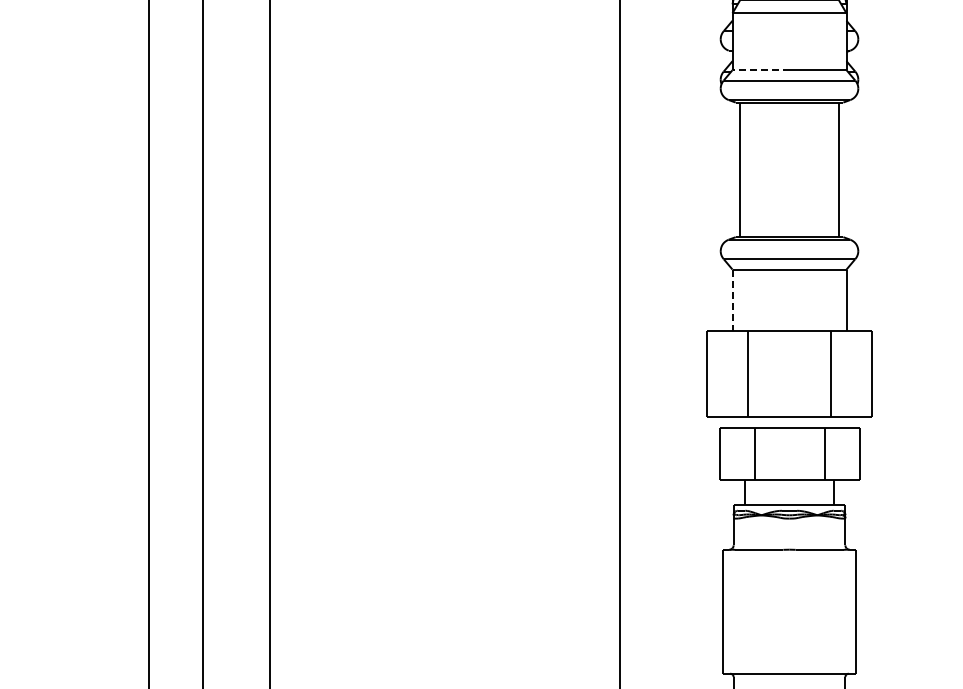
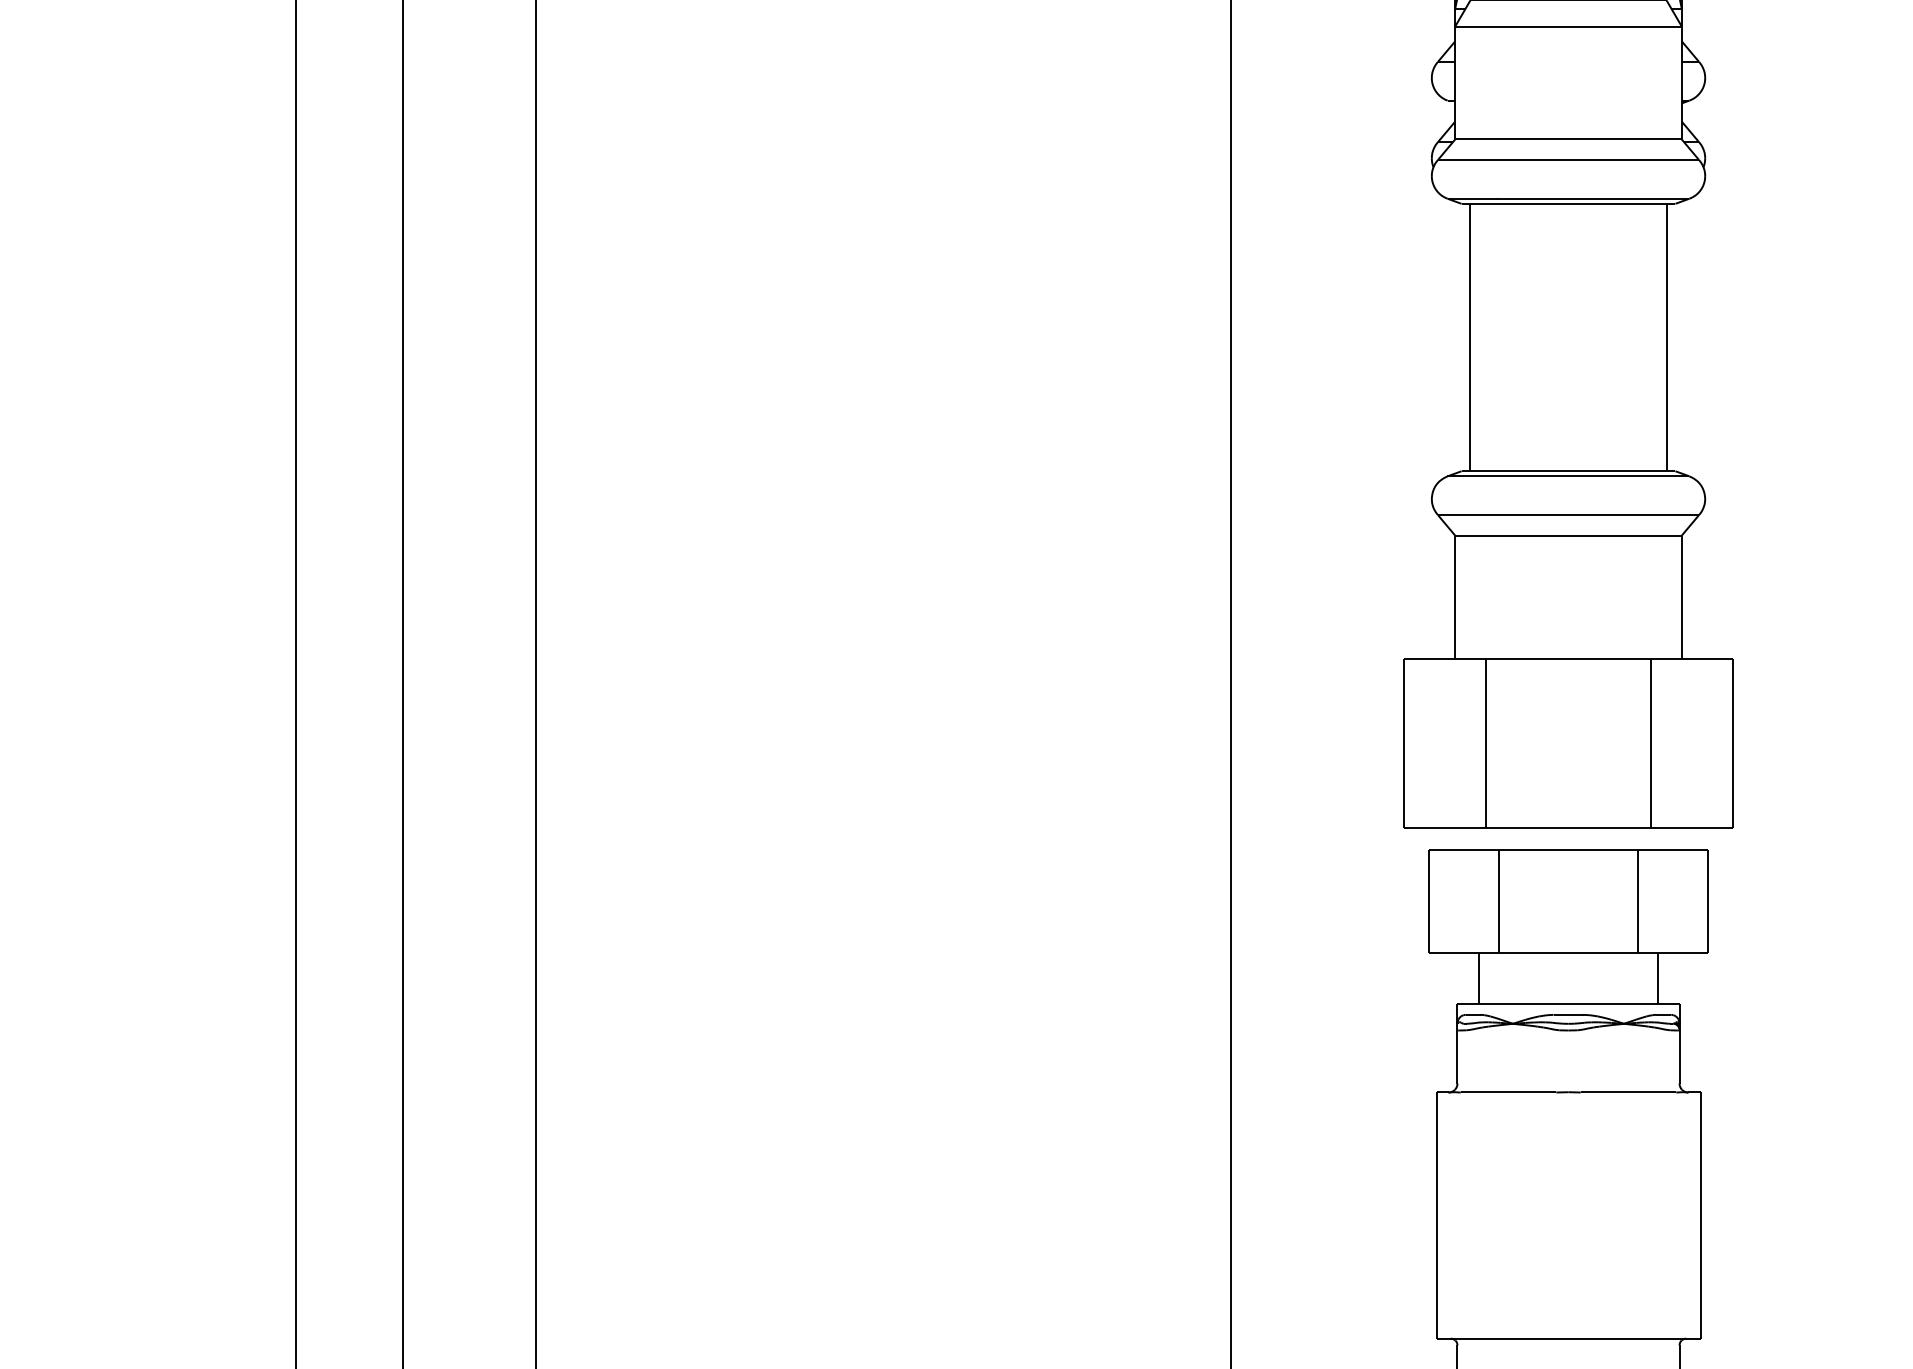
line: (761, 70) -> (1512, 140), dashed -> solid
line: (732, 300) -> (1455, 597), dashed -> solid

